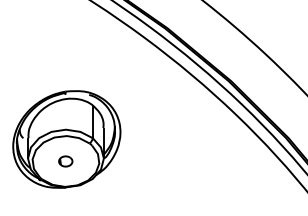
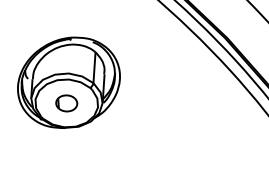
part: (65, 161) -> (66, 103), size x1.67

